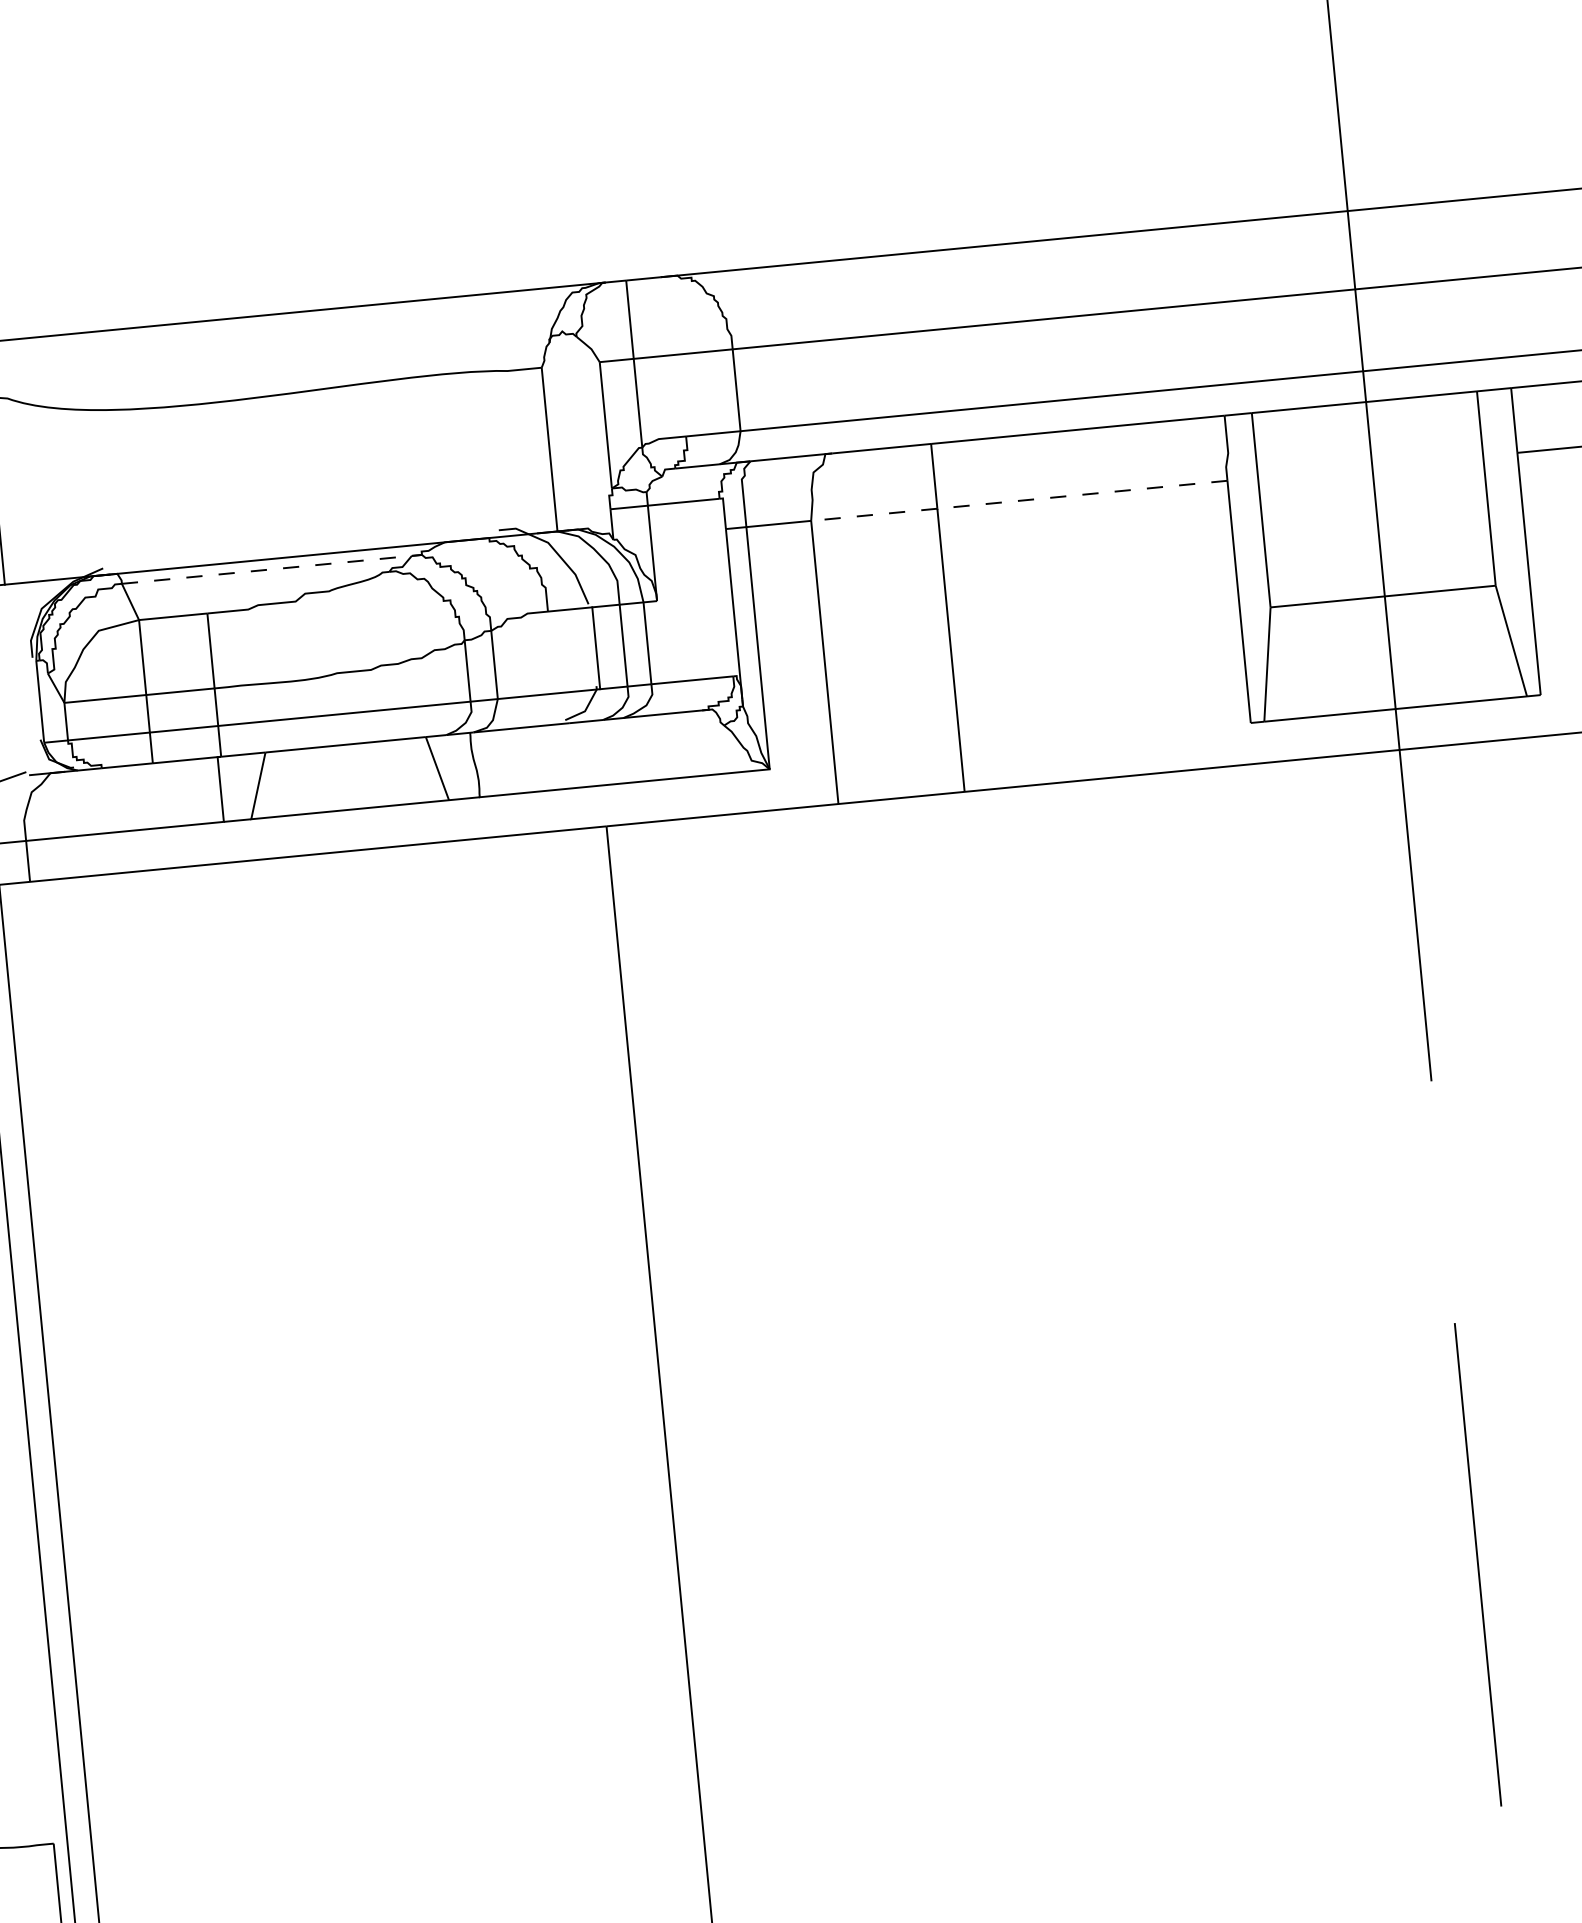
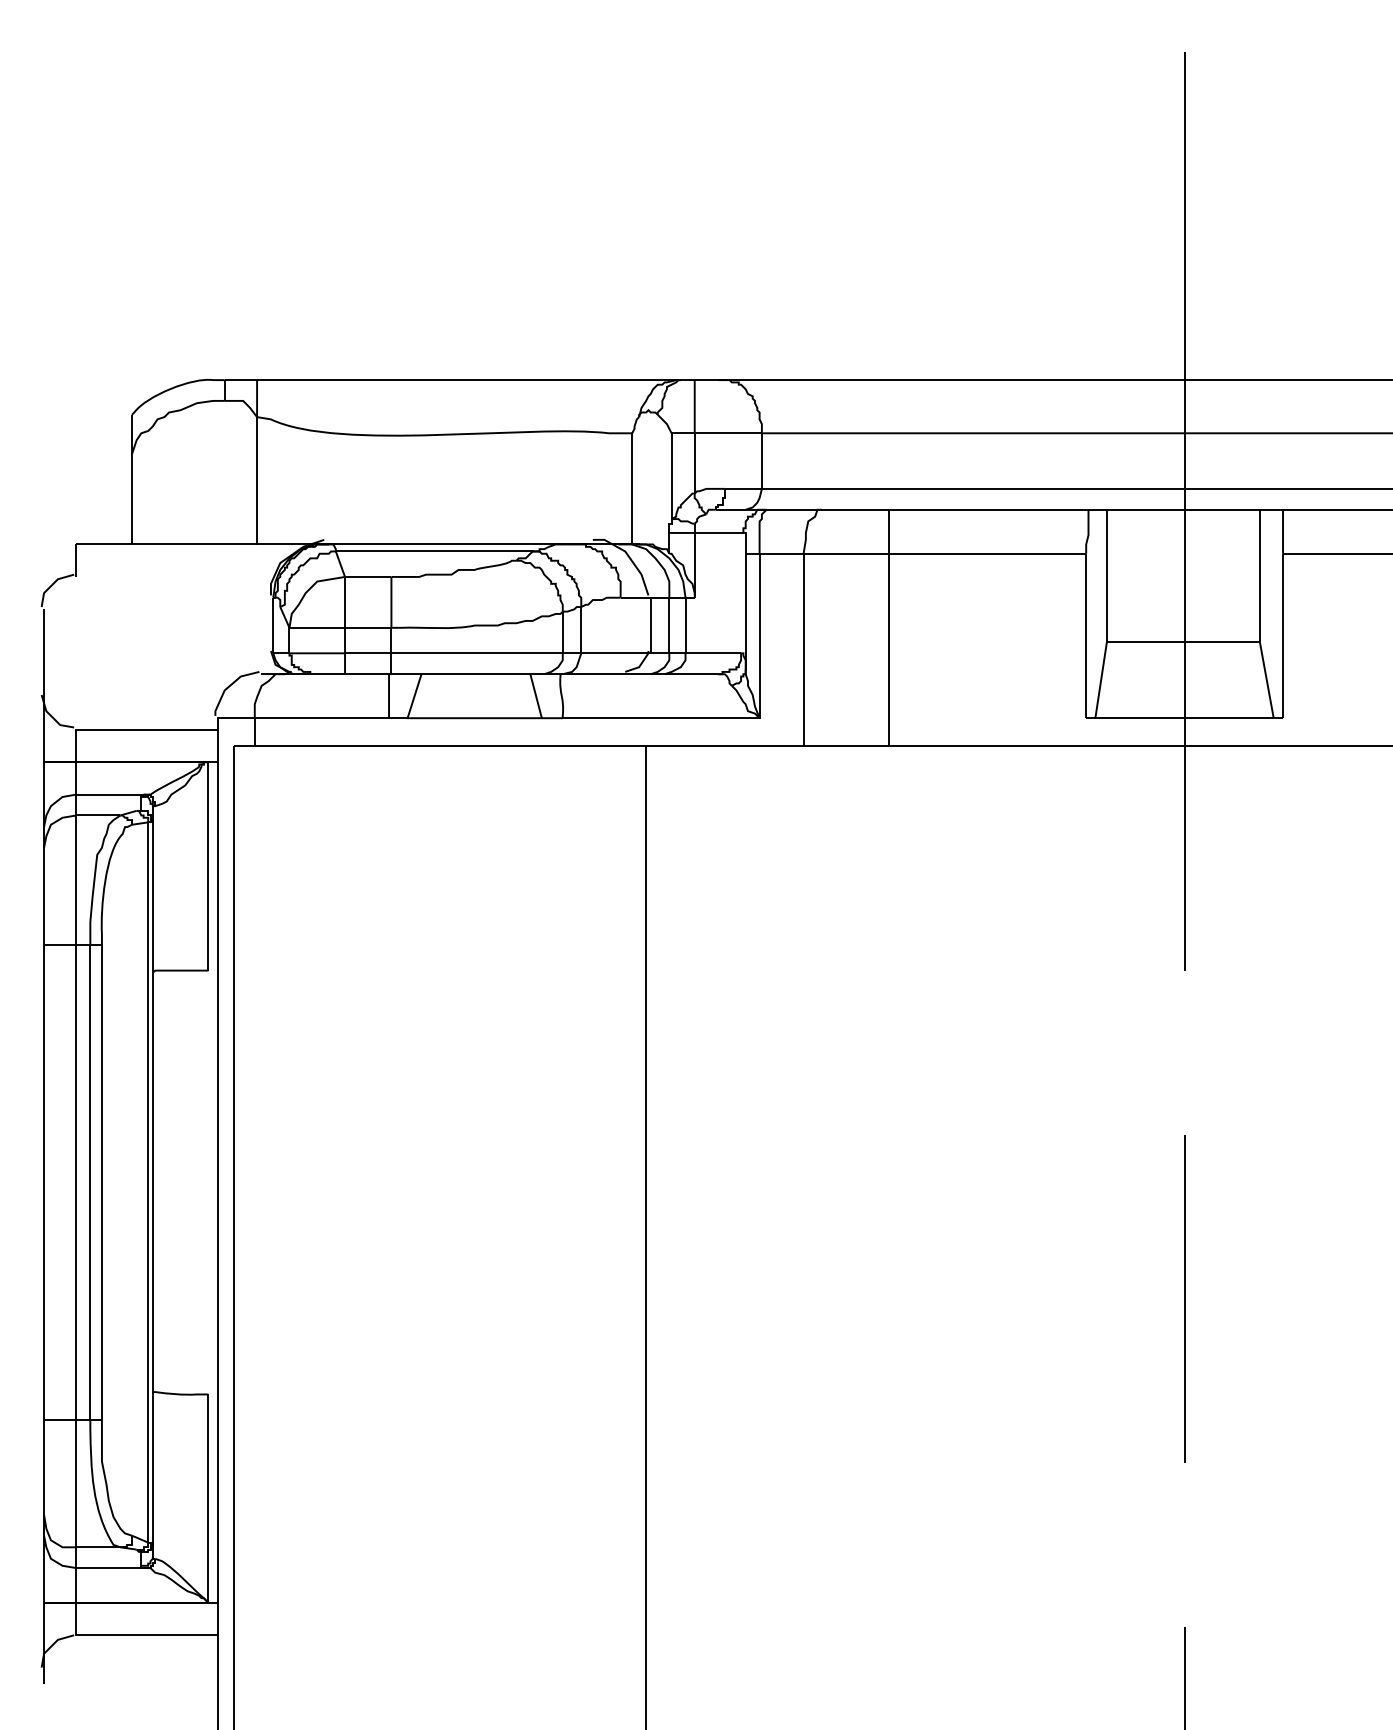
line: (1018, 500) -> (944, 553), dashed -> solid
line: (267, 569) -> (434, 551), dashed -> solid

